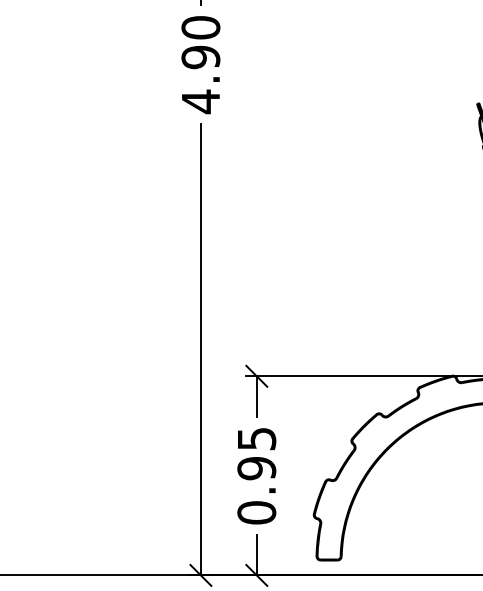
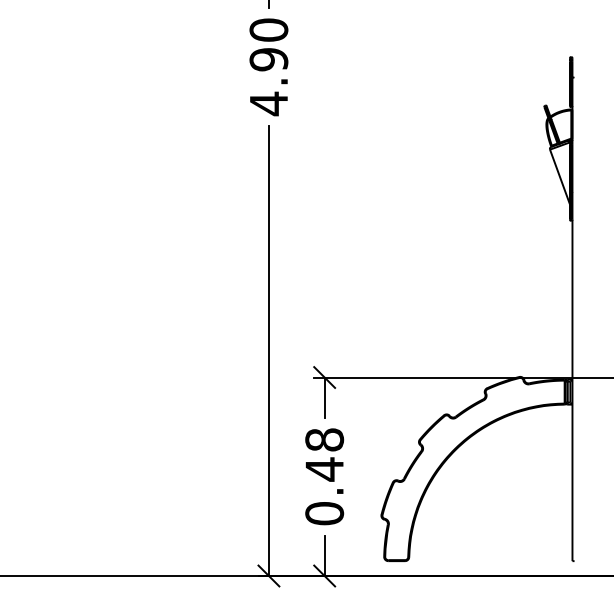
text: (256, 453) -> (324, 454), 0.95 -> 0.48

